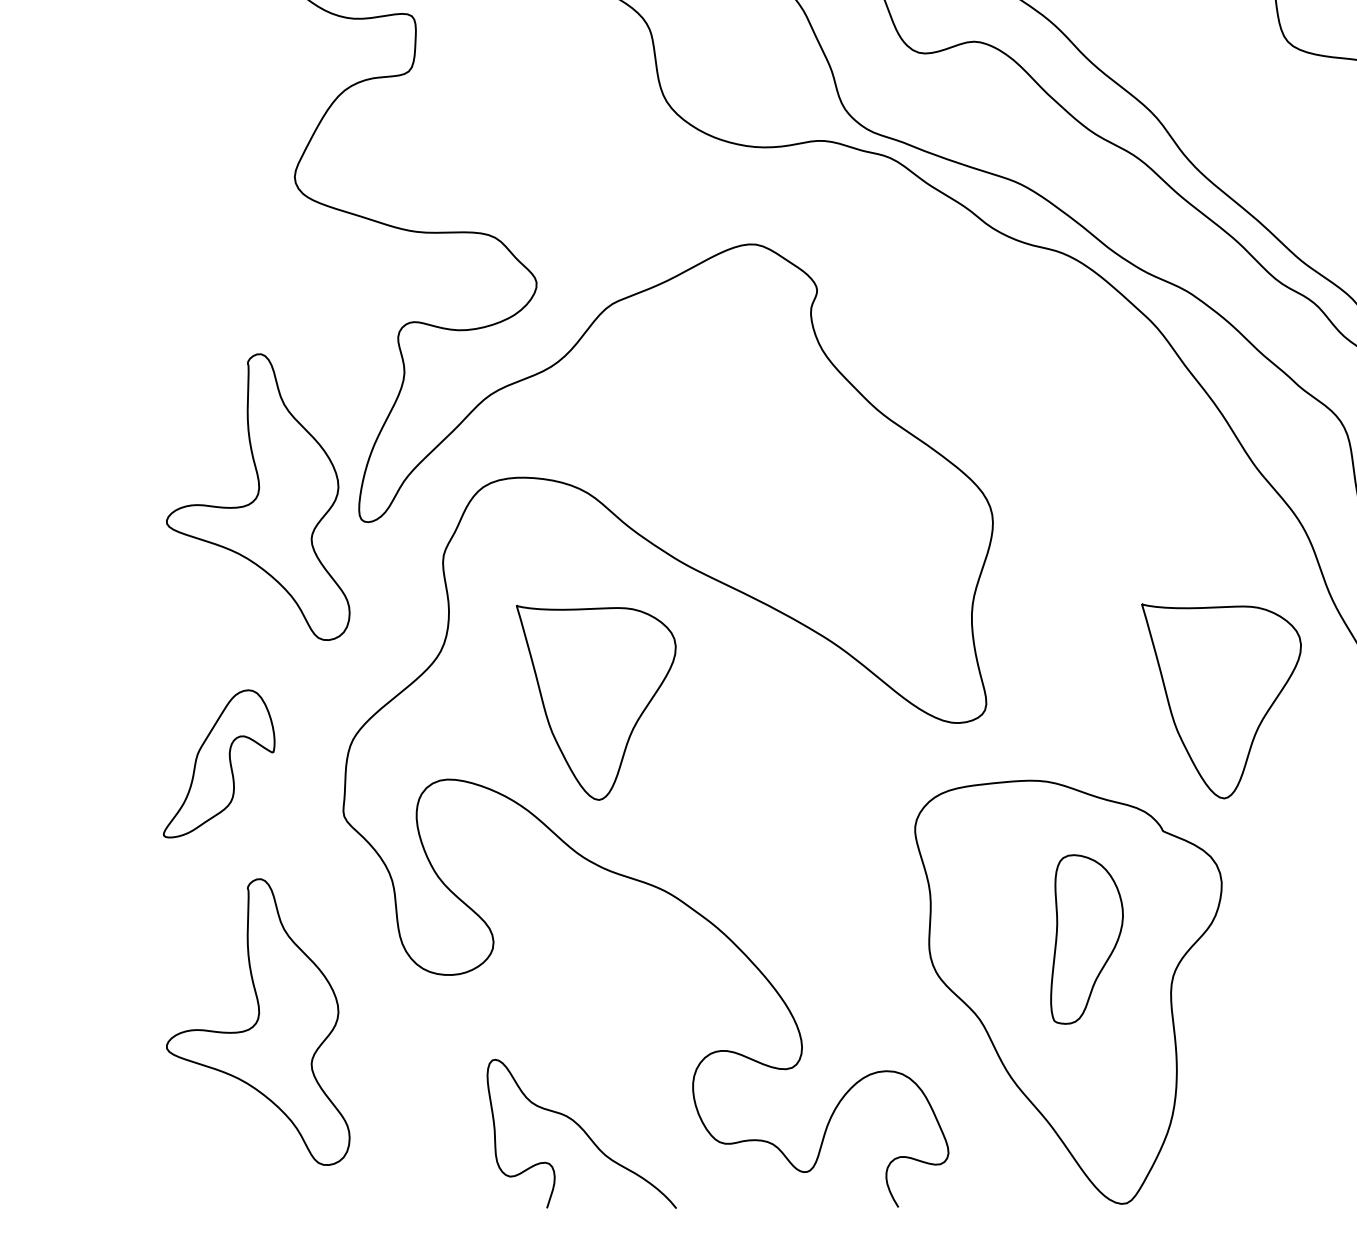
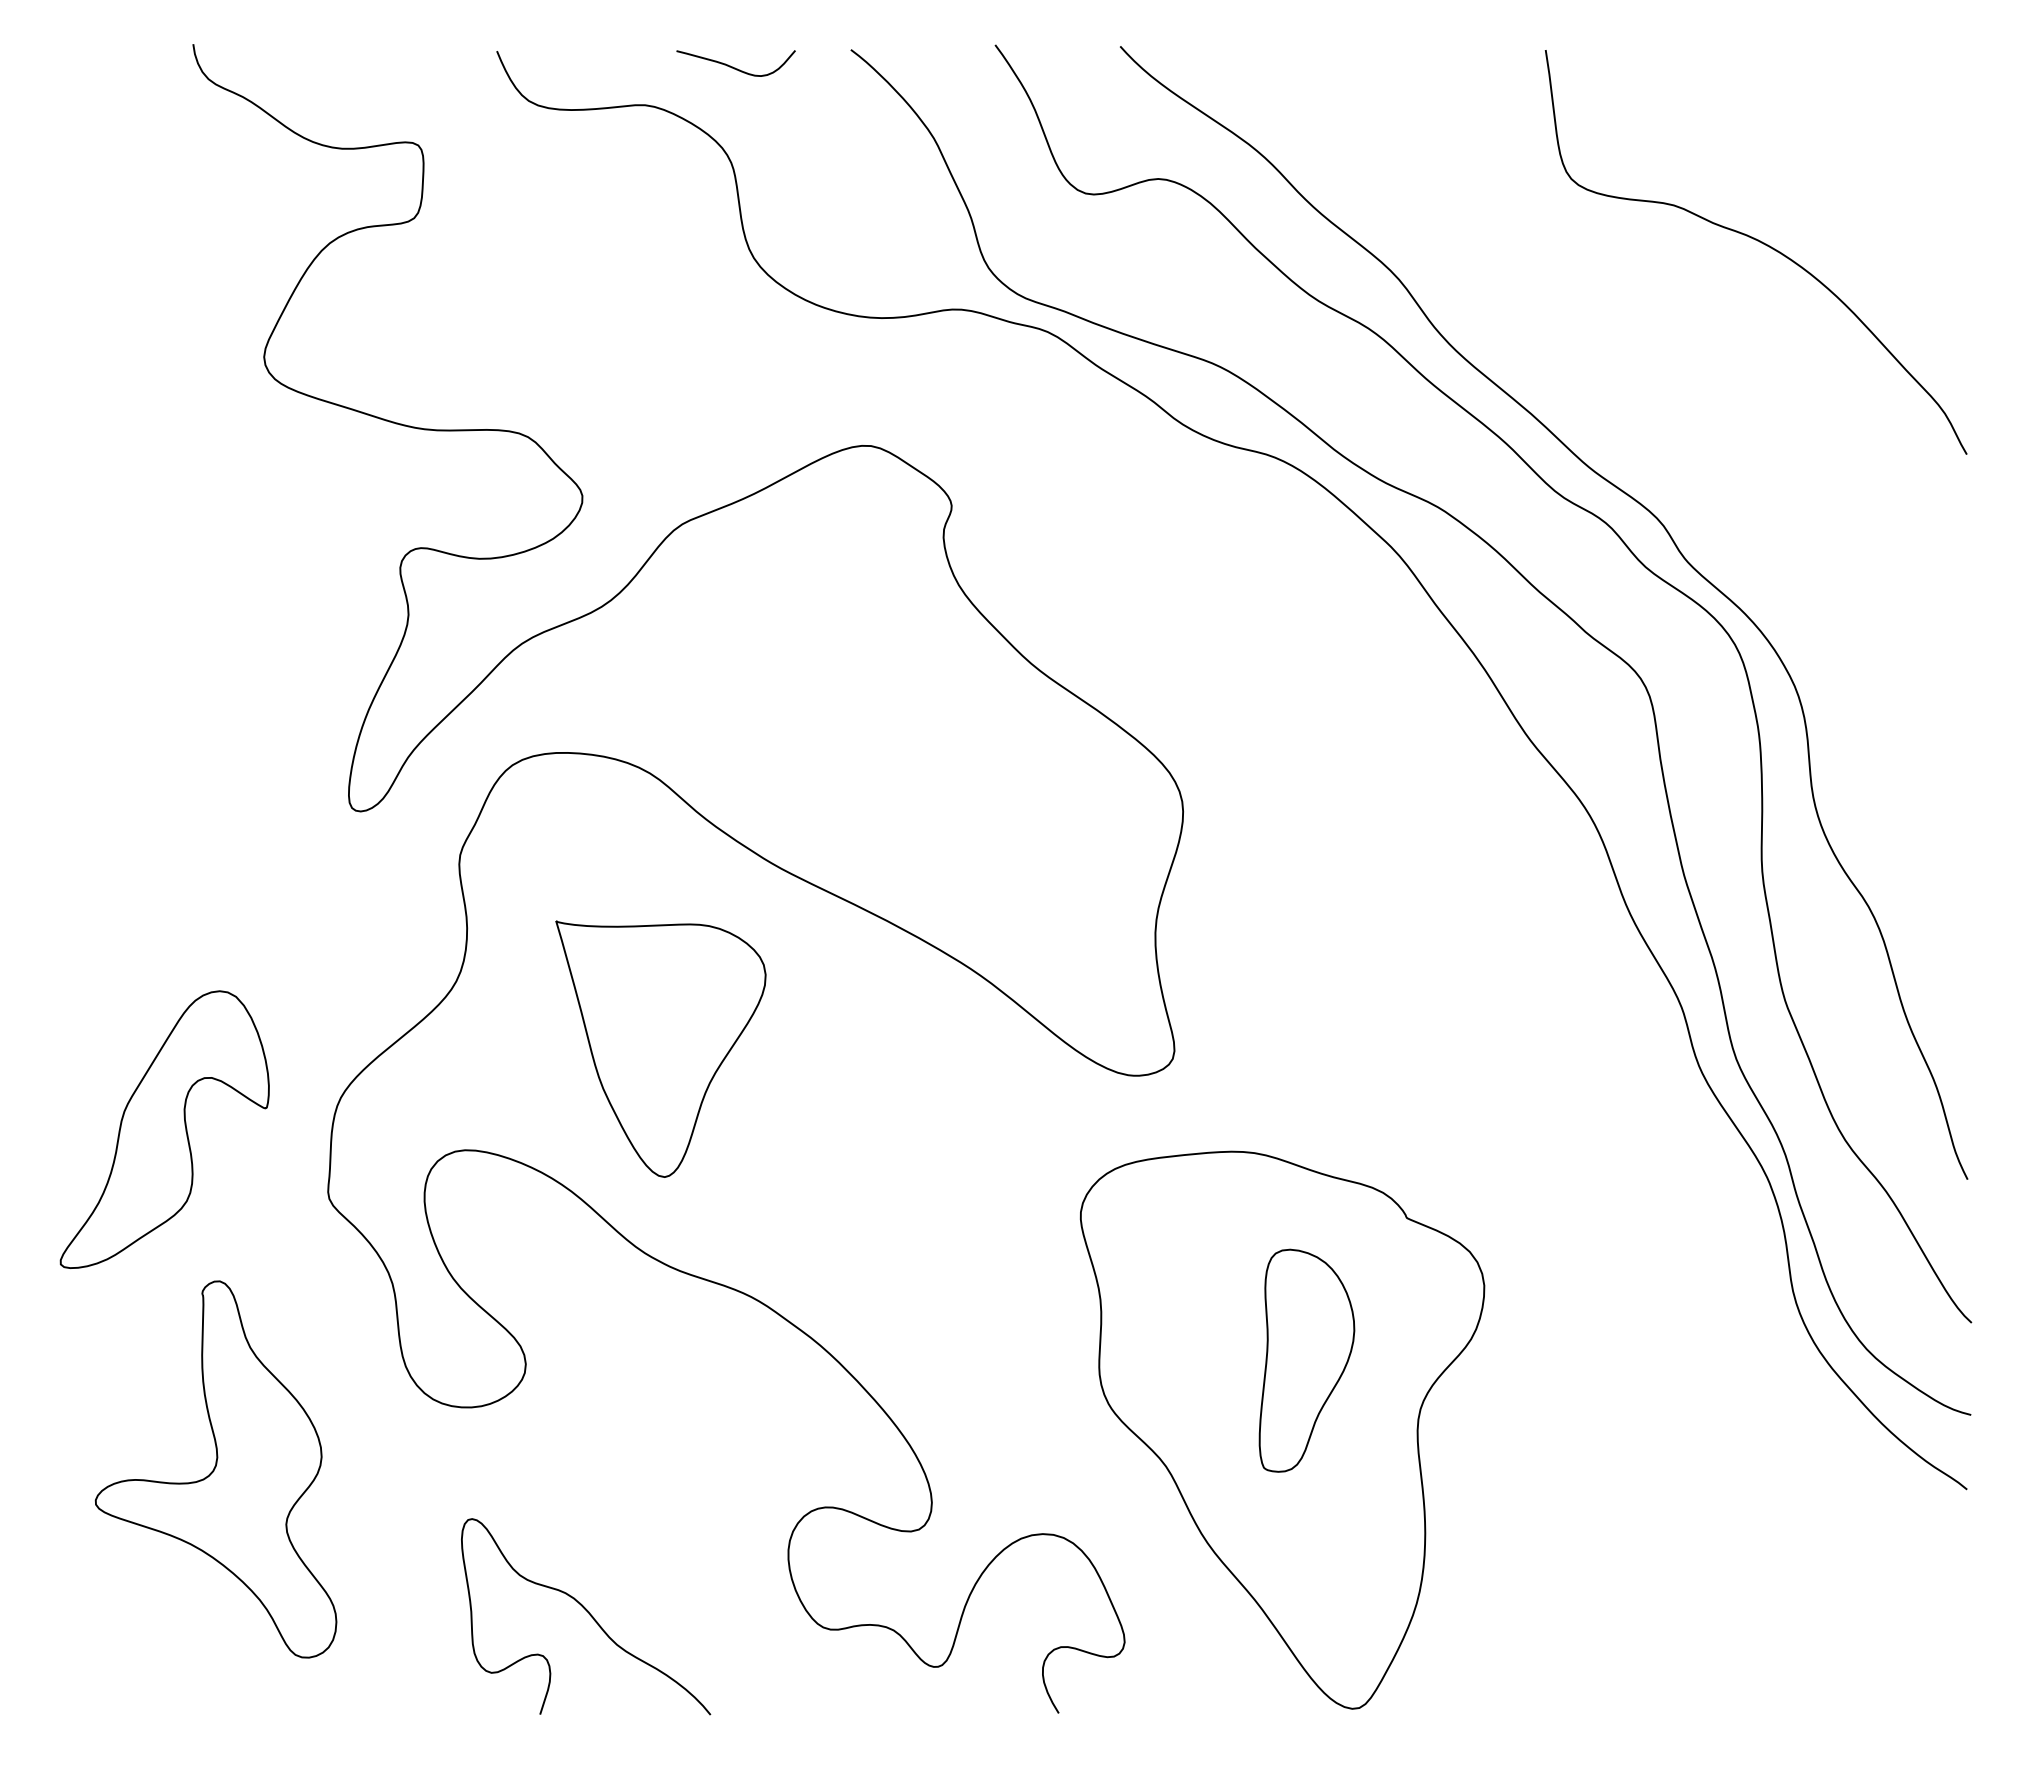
part: (257, 497) -> (215, 778), removed
part: (1221, 700) -> (1483, 1046), removed
part: (219, 763) -> (164, 1129), size x1.43
curve: (584, 1133) -> (589, 1615), moved

